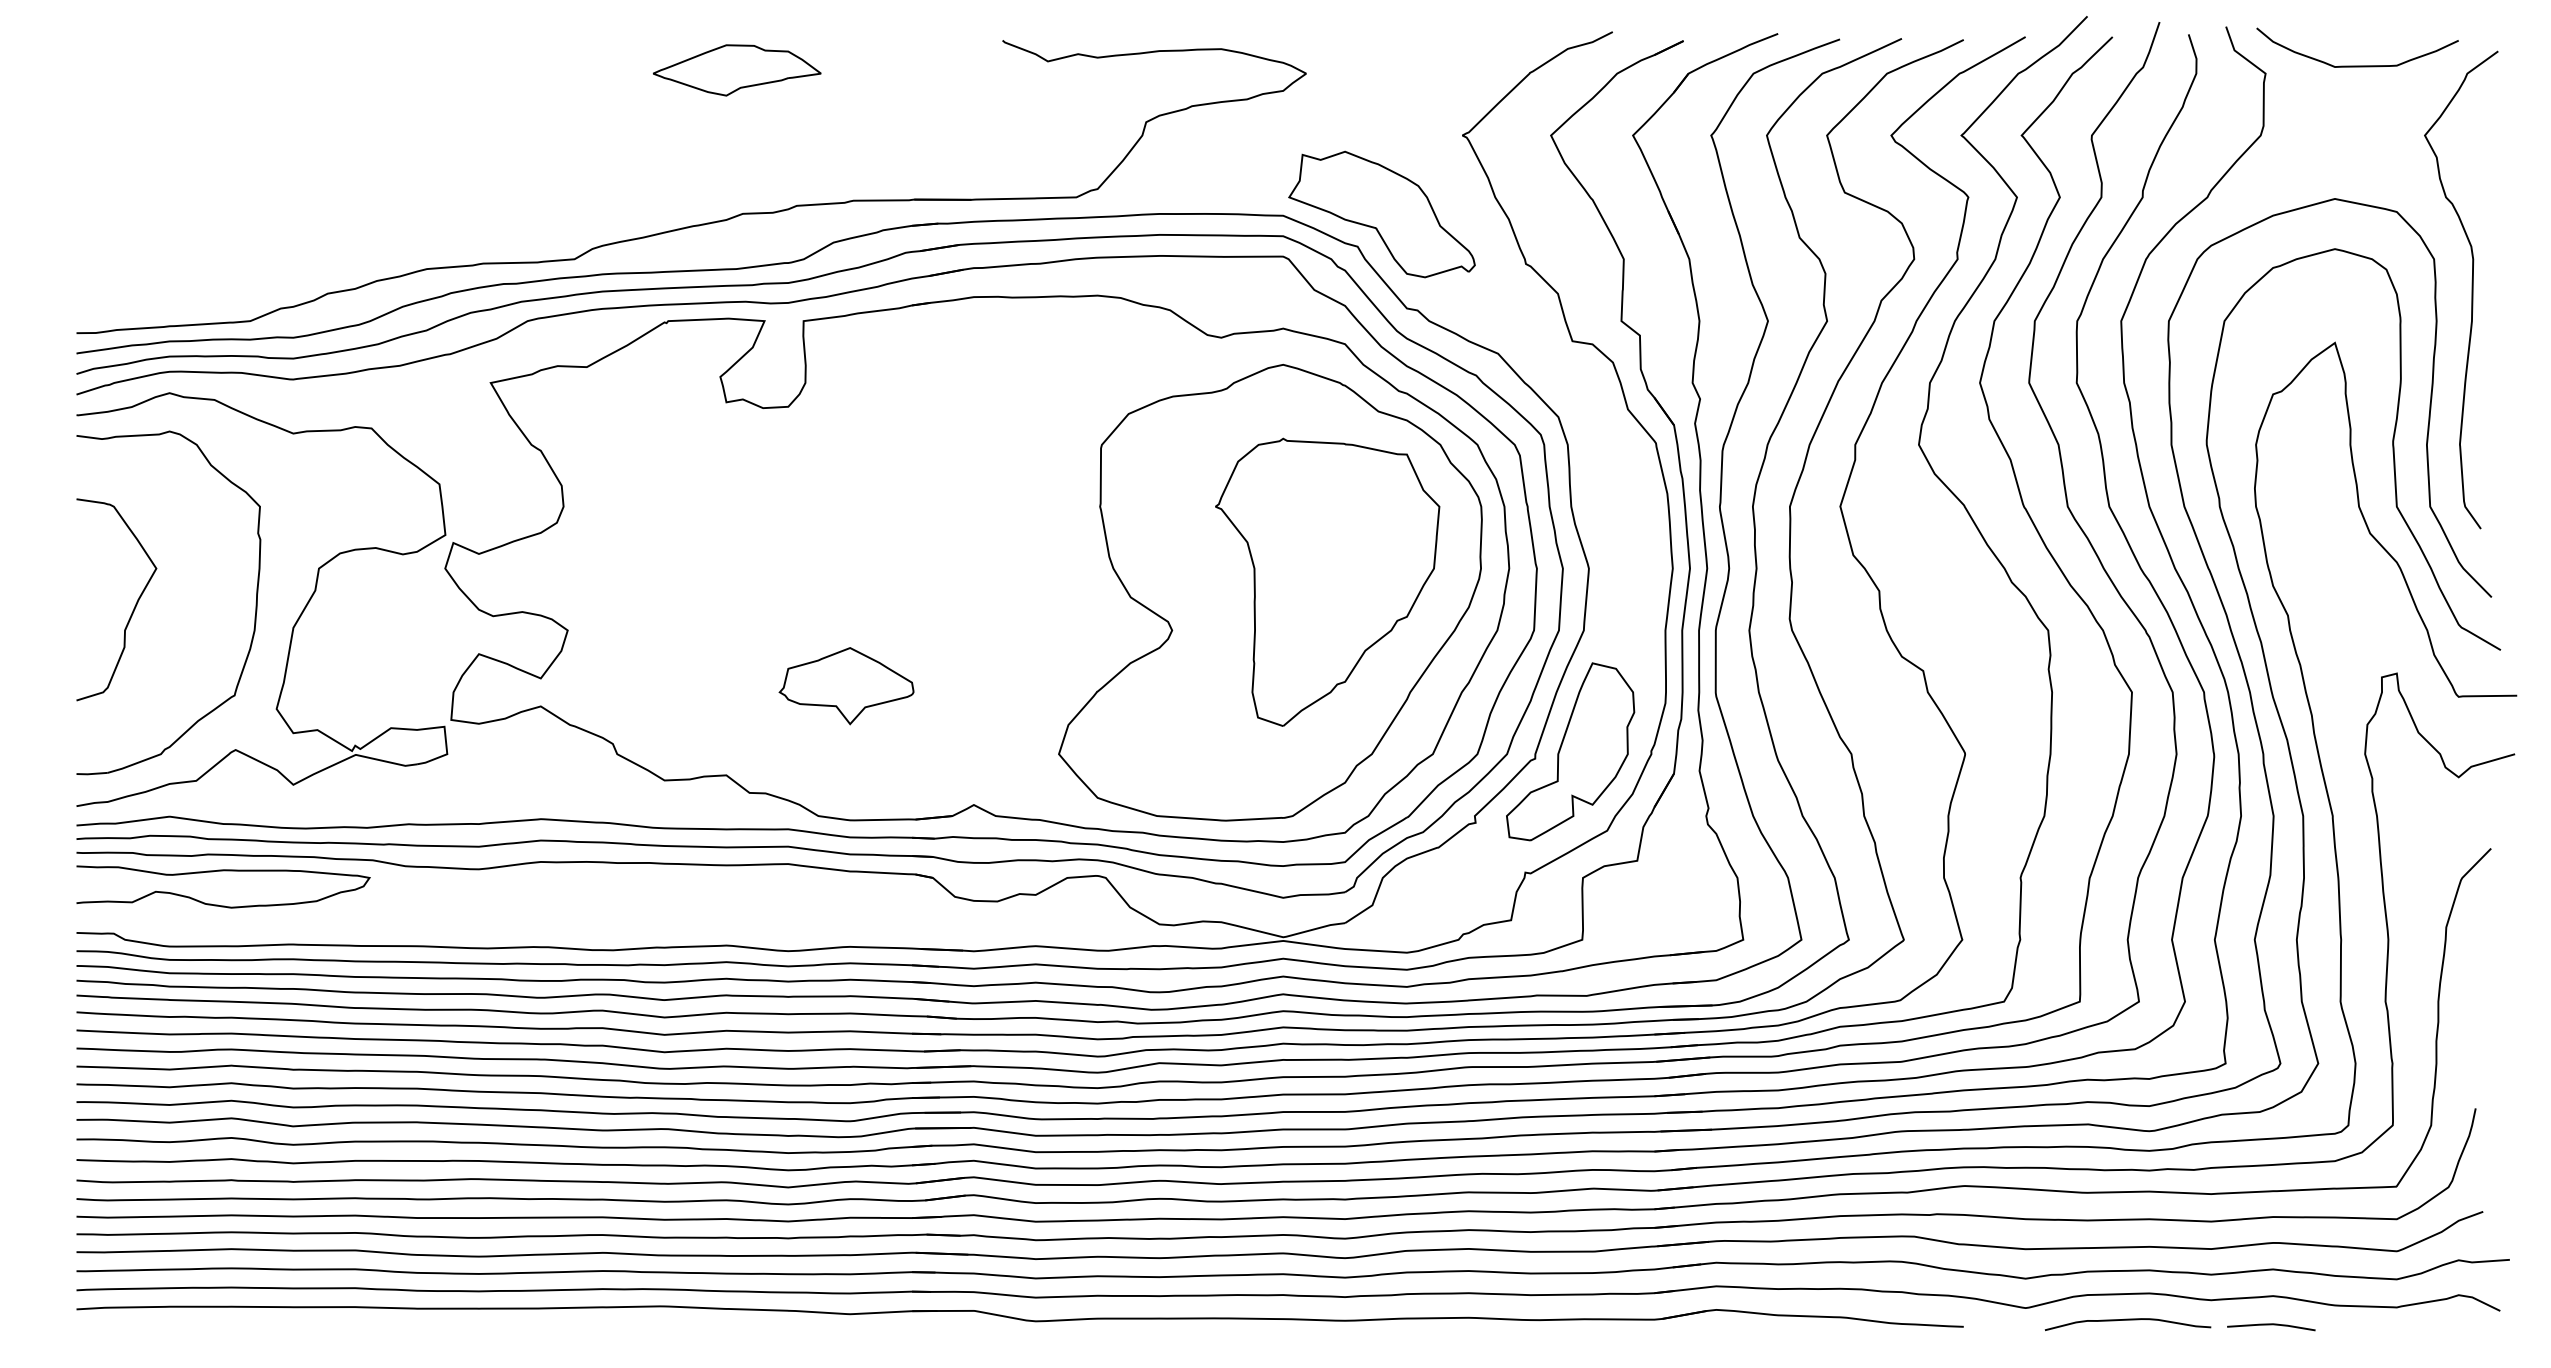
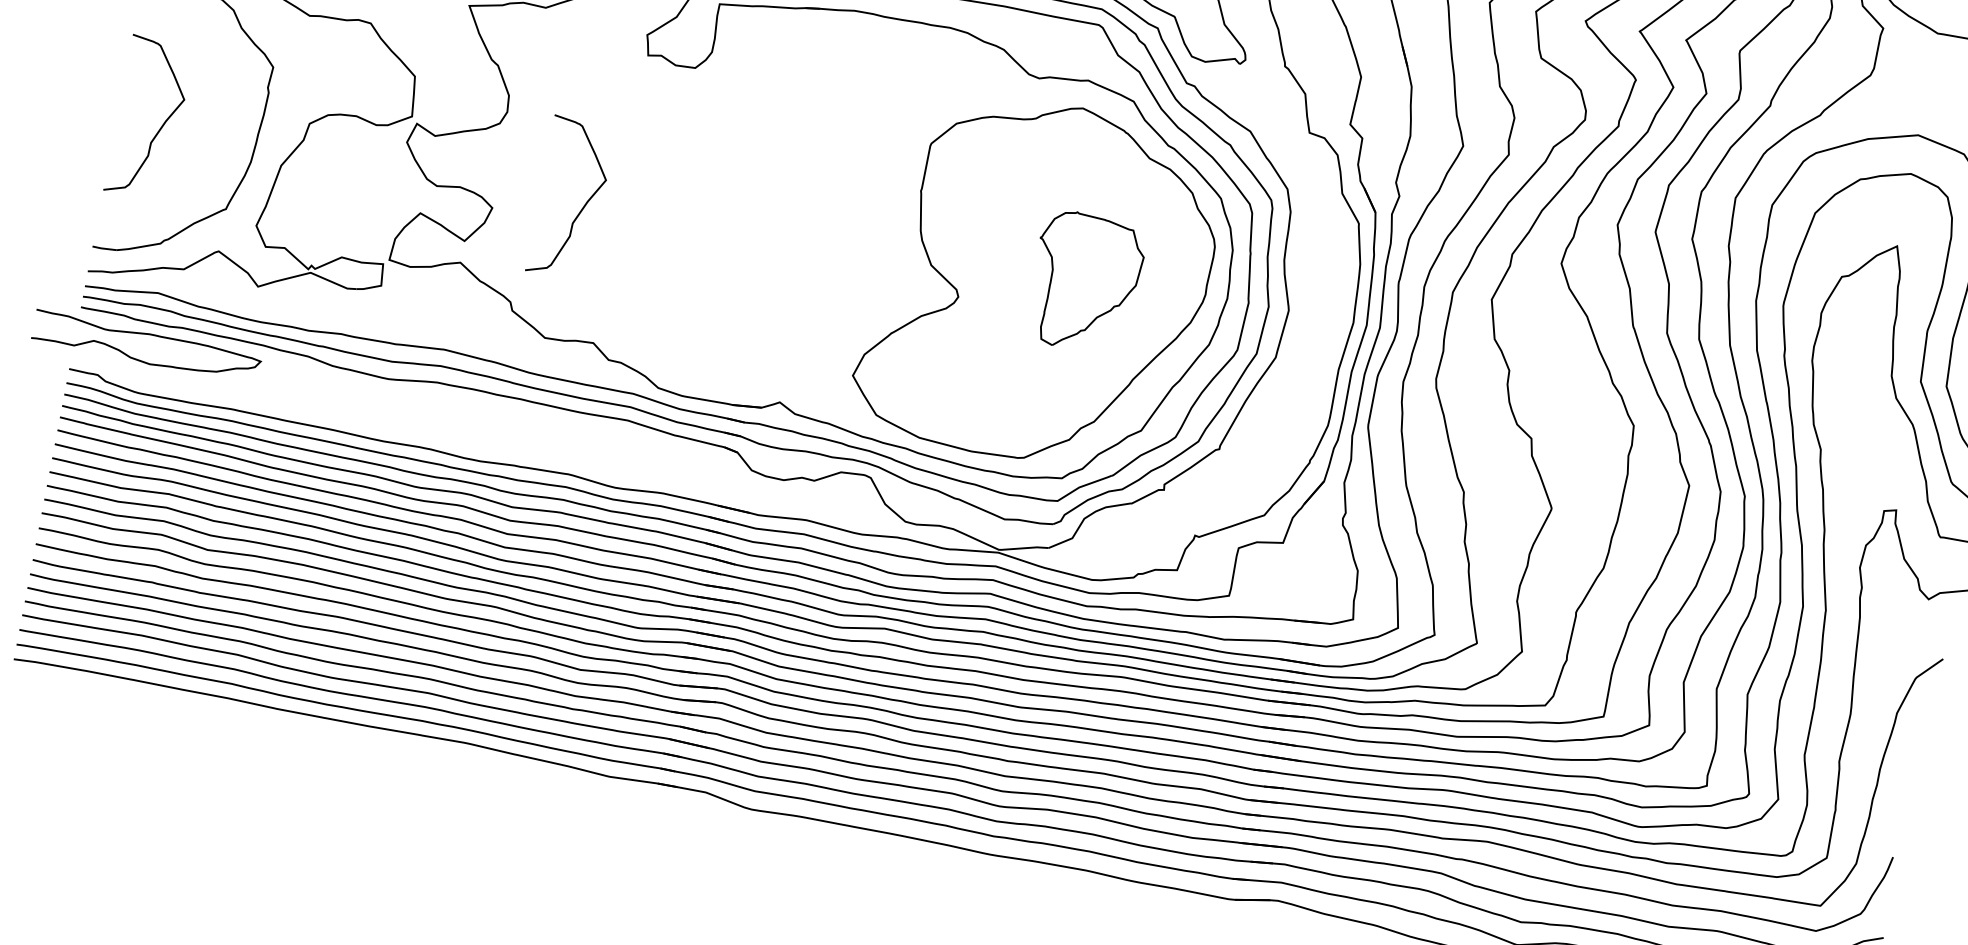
part: (1327, 581) -> (1085, 282), size x0.6
curve: (680, 608) -> (582, 207), added
part: (846, 686) -> (699, 292), removed
part: (1570, 751) -> (1247, 448), removed
curve: (223, 871) -> (149, 335), moved

